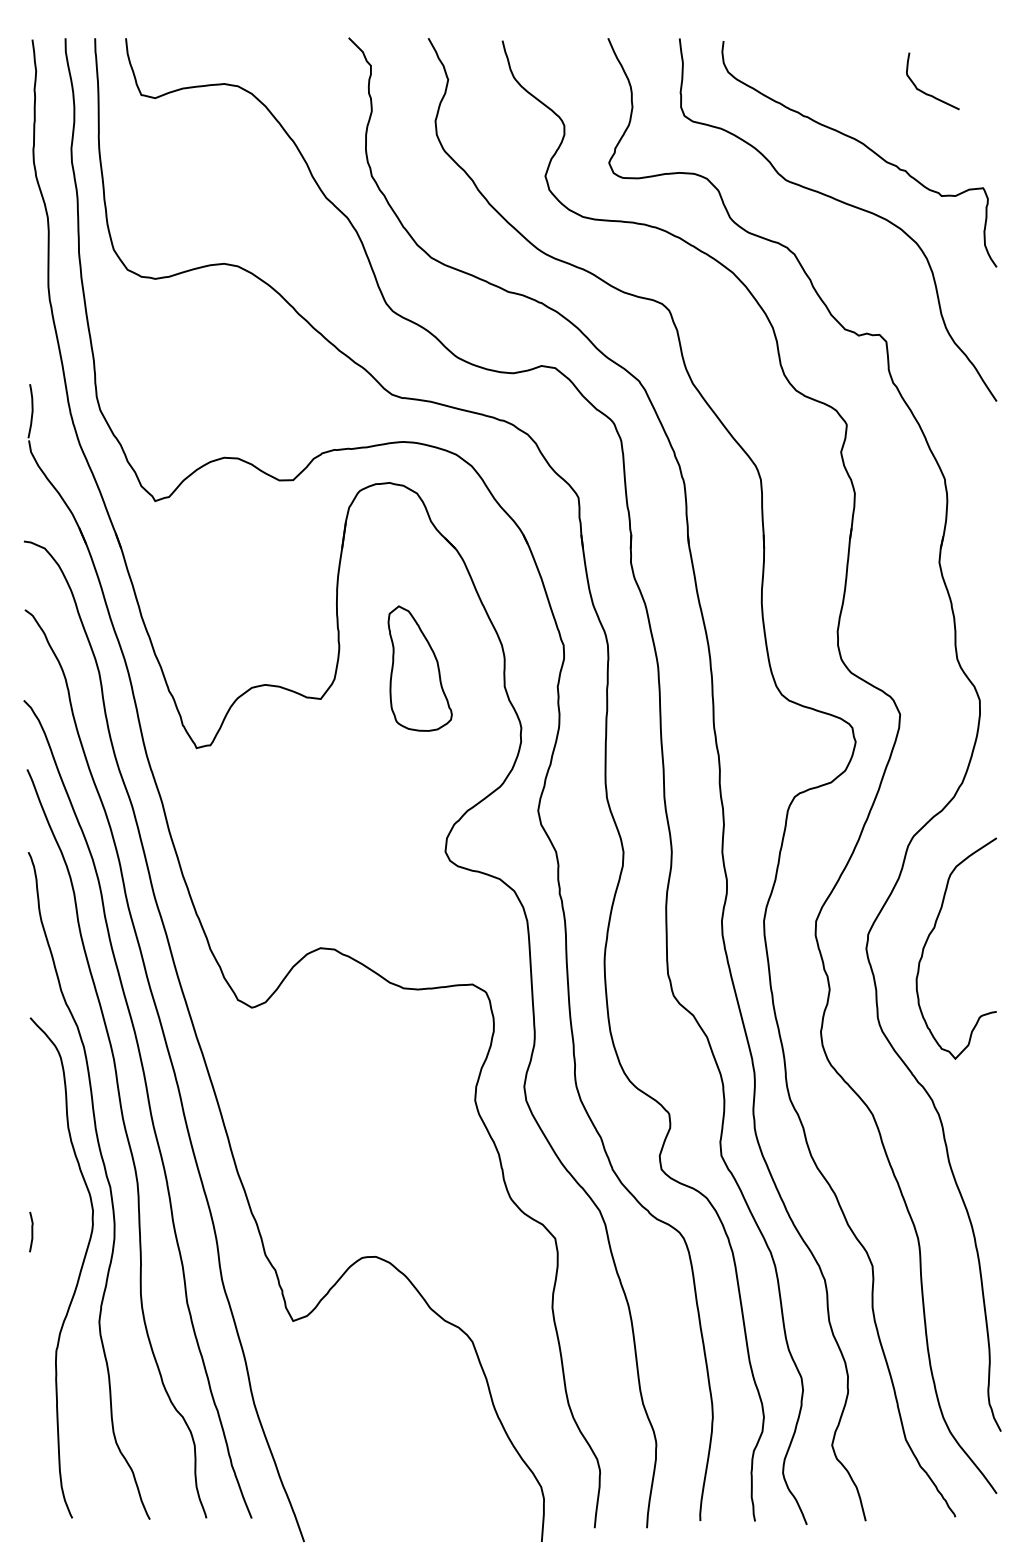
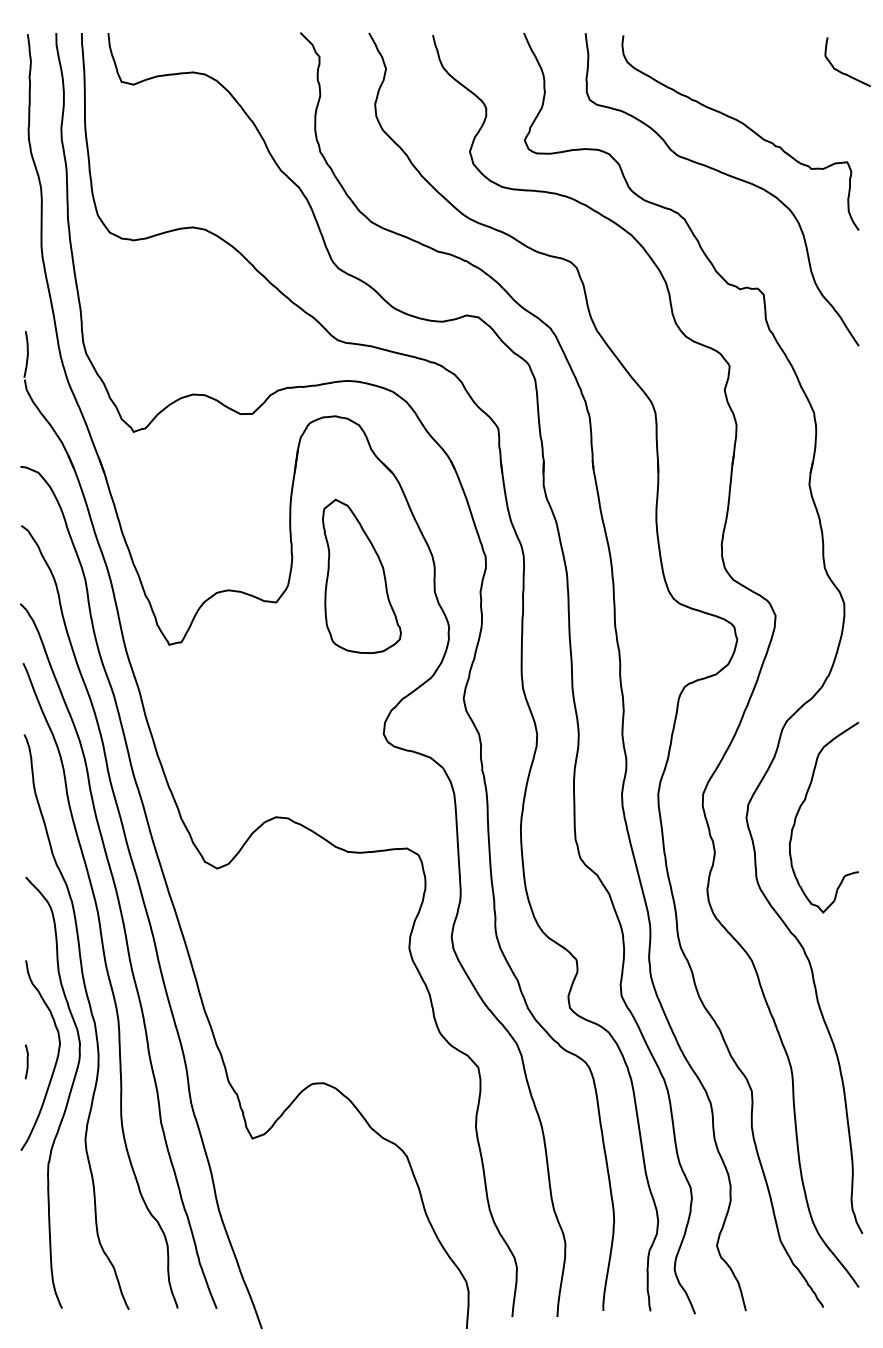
curve: (927, 93) -> (843, 72), moved
part: (419, 667) -> (361, 575), size x1.43
curve: (65, 1226) -> (56, 1057), added

